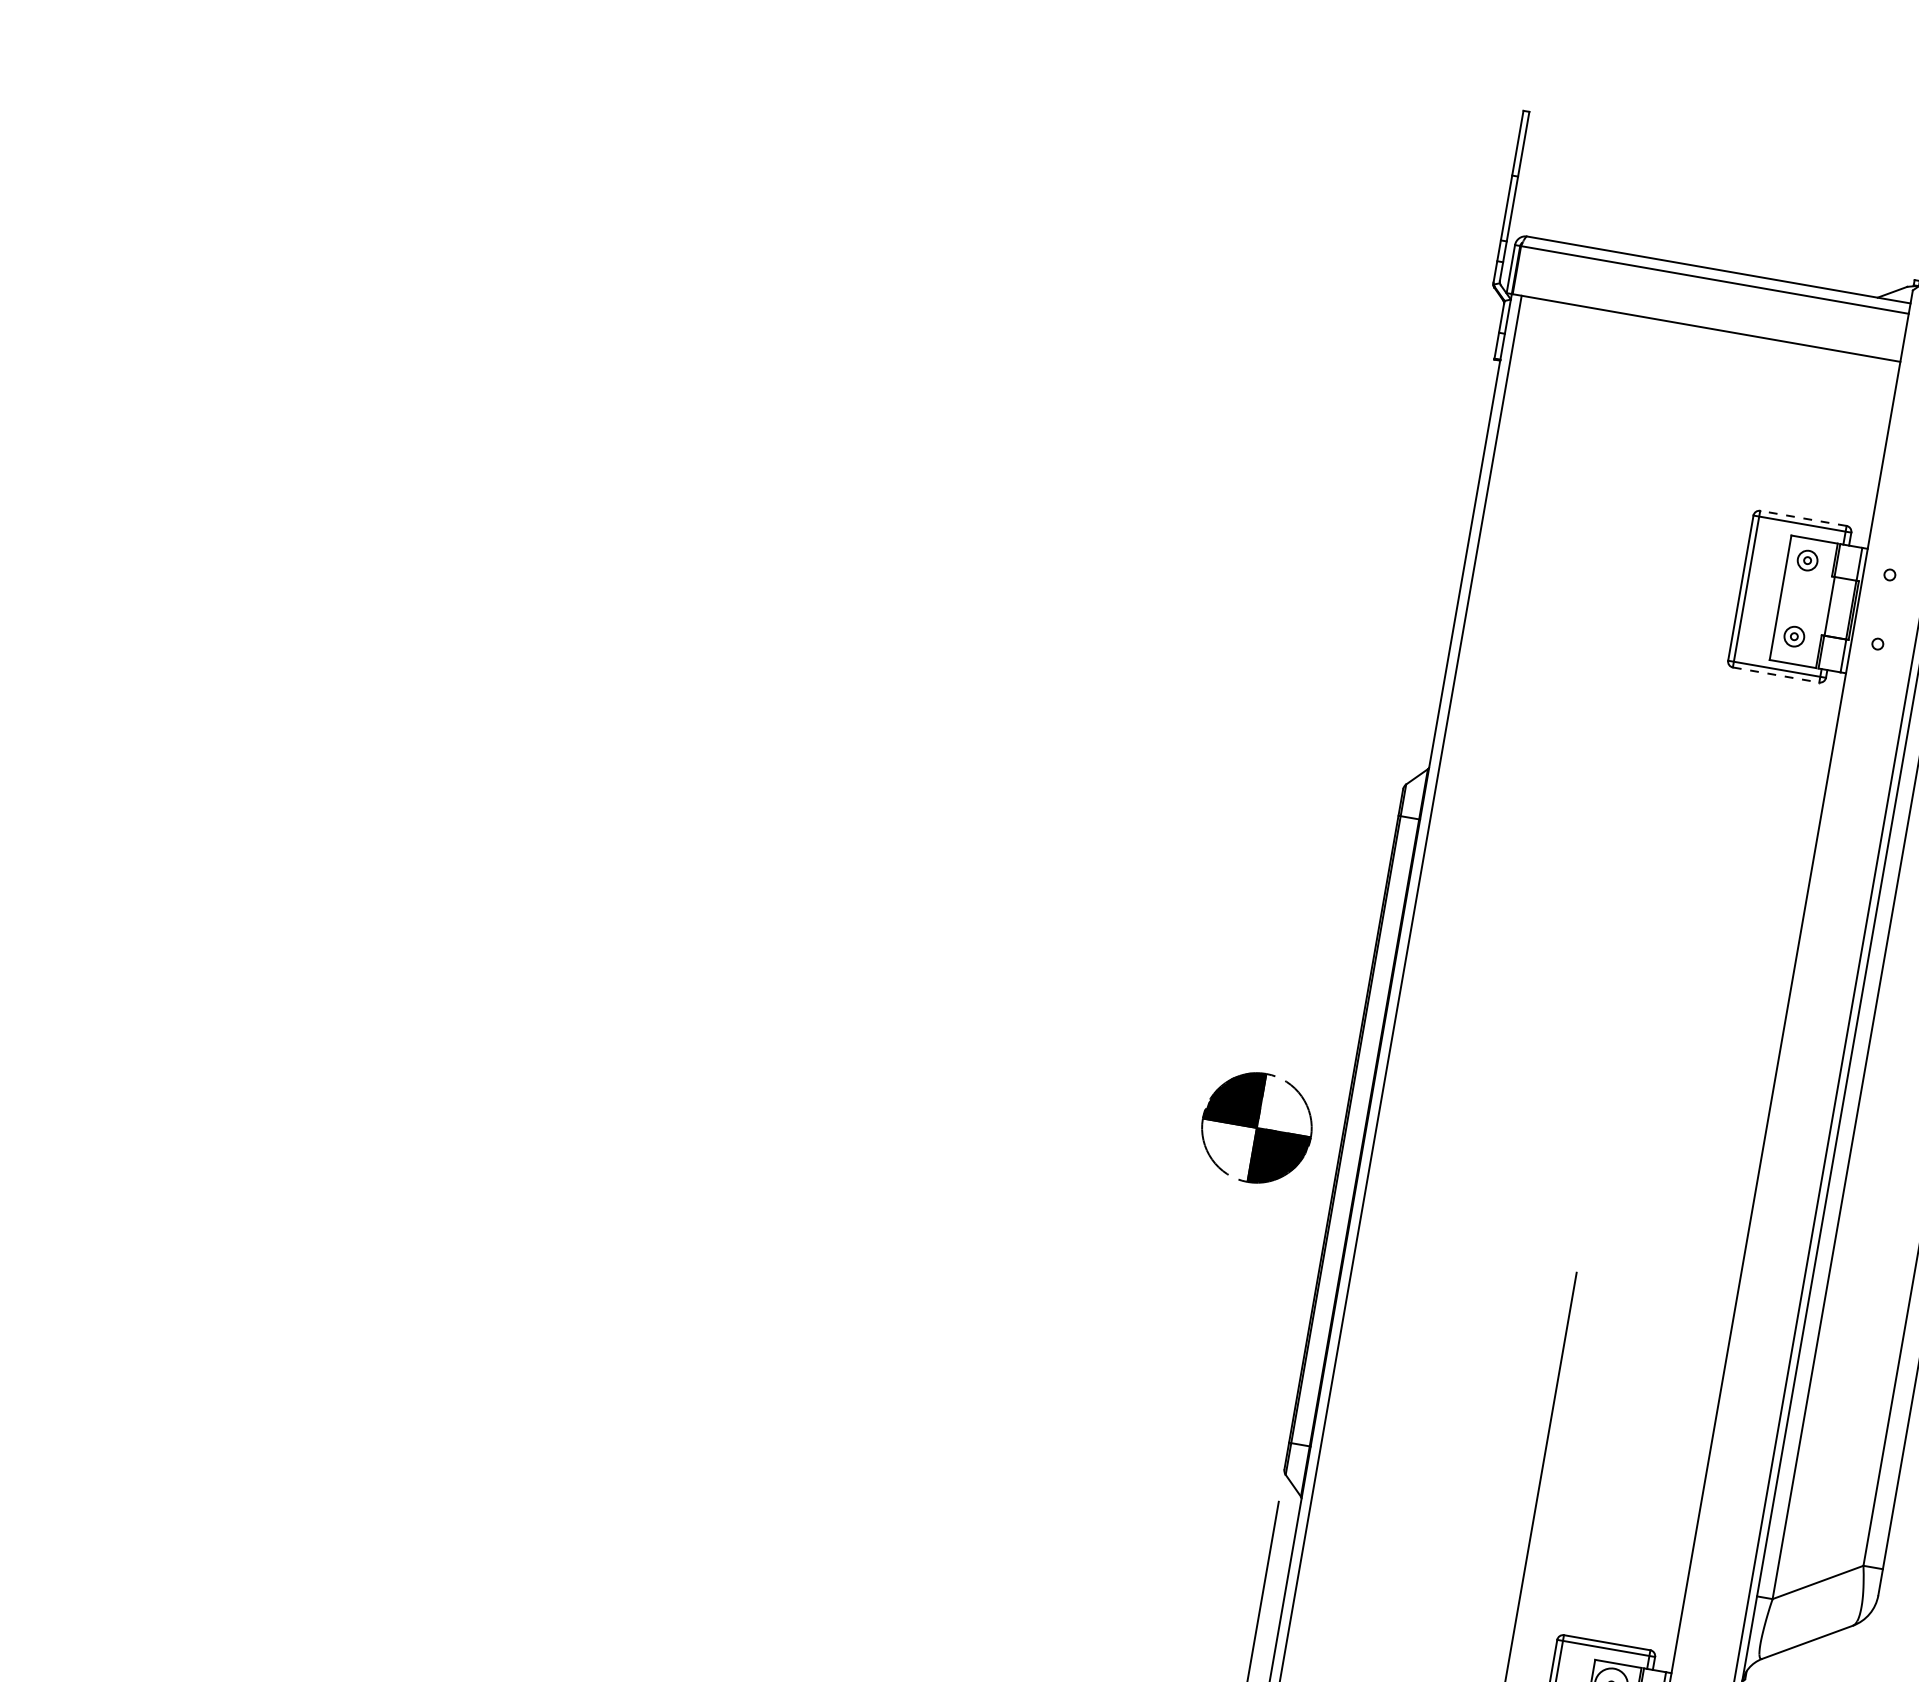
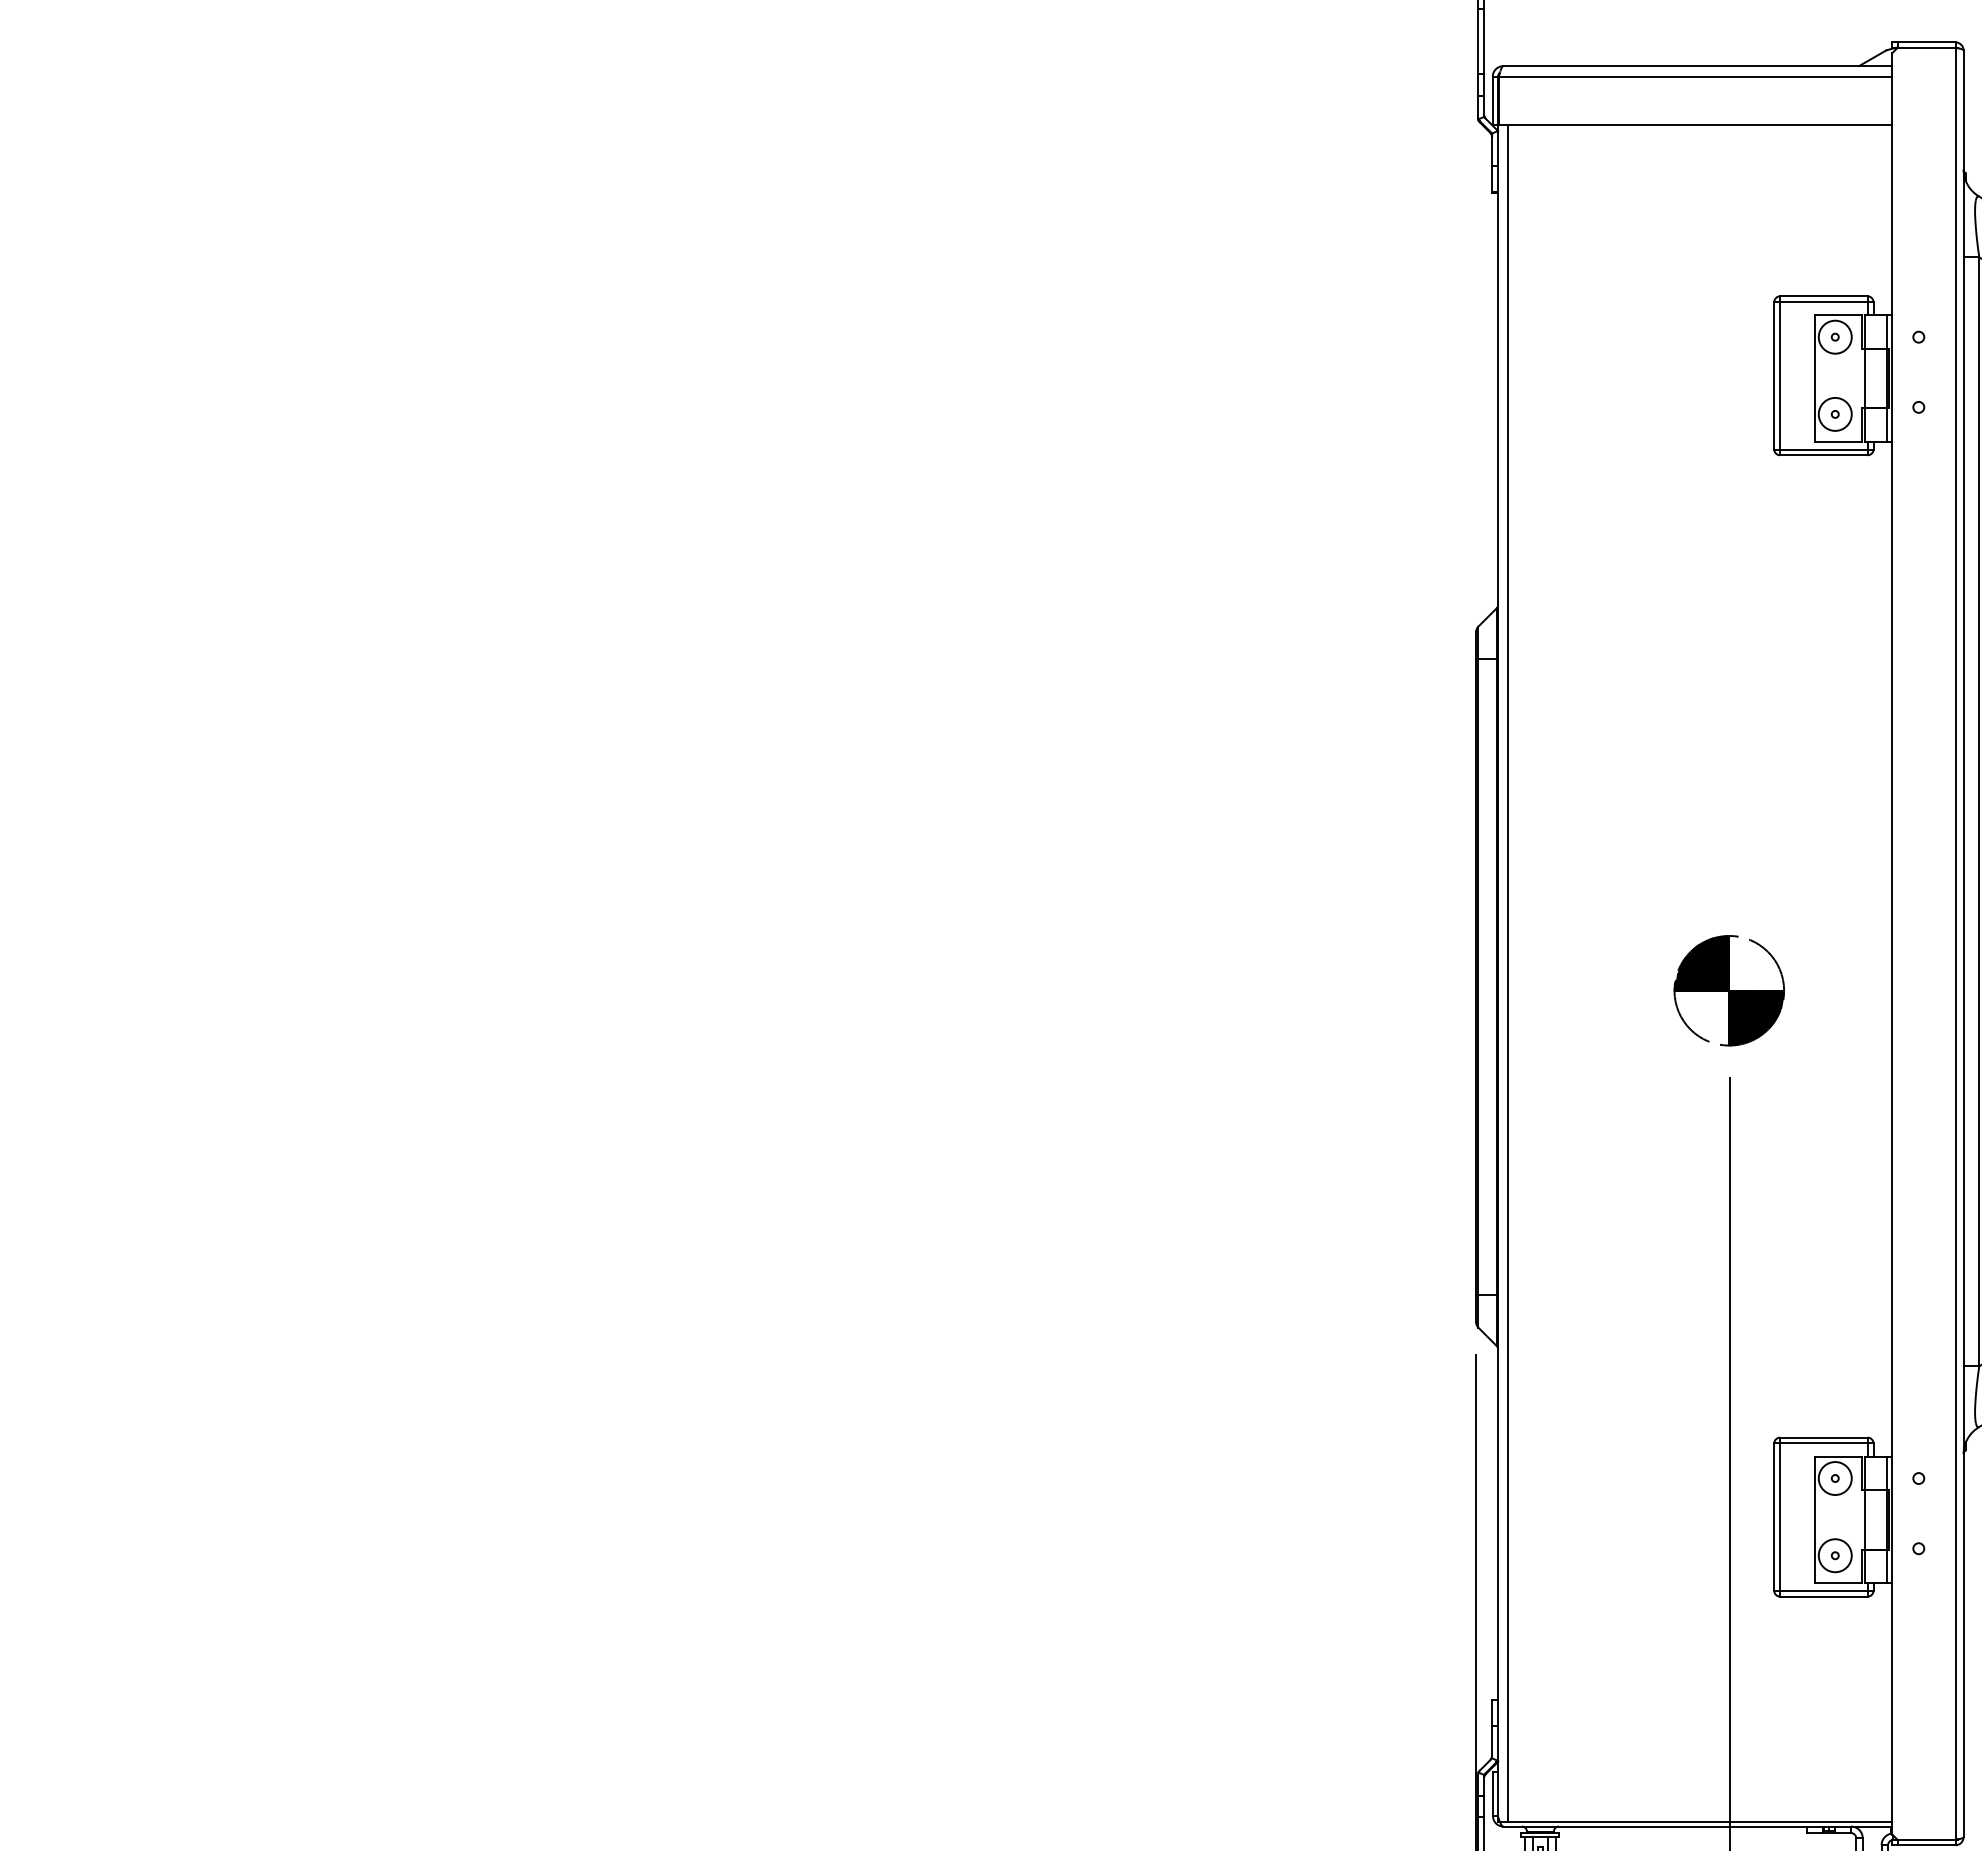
line: (1803, 518) -> (1823, 296), dashed -> solid
circle: (1806, 559) -> (1834, 336), size x1.67
circle: (1793, 635) -> (1834, 413), size x1.67
line: (1775, 675) -> (1823, 455), dashed -> solid
part: (1256, 1127) -> (1728, 990), moved

